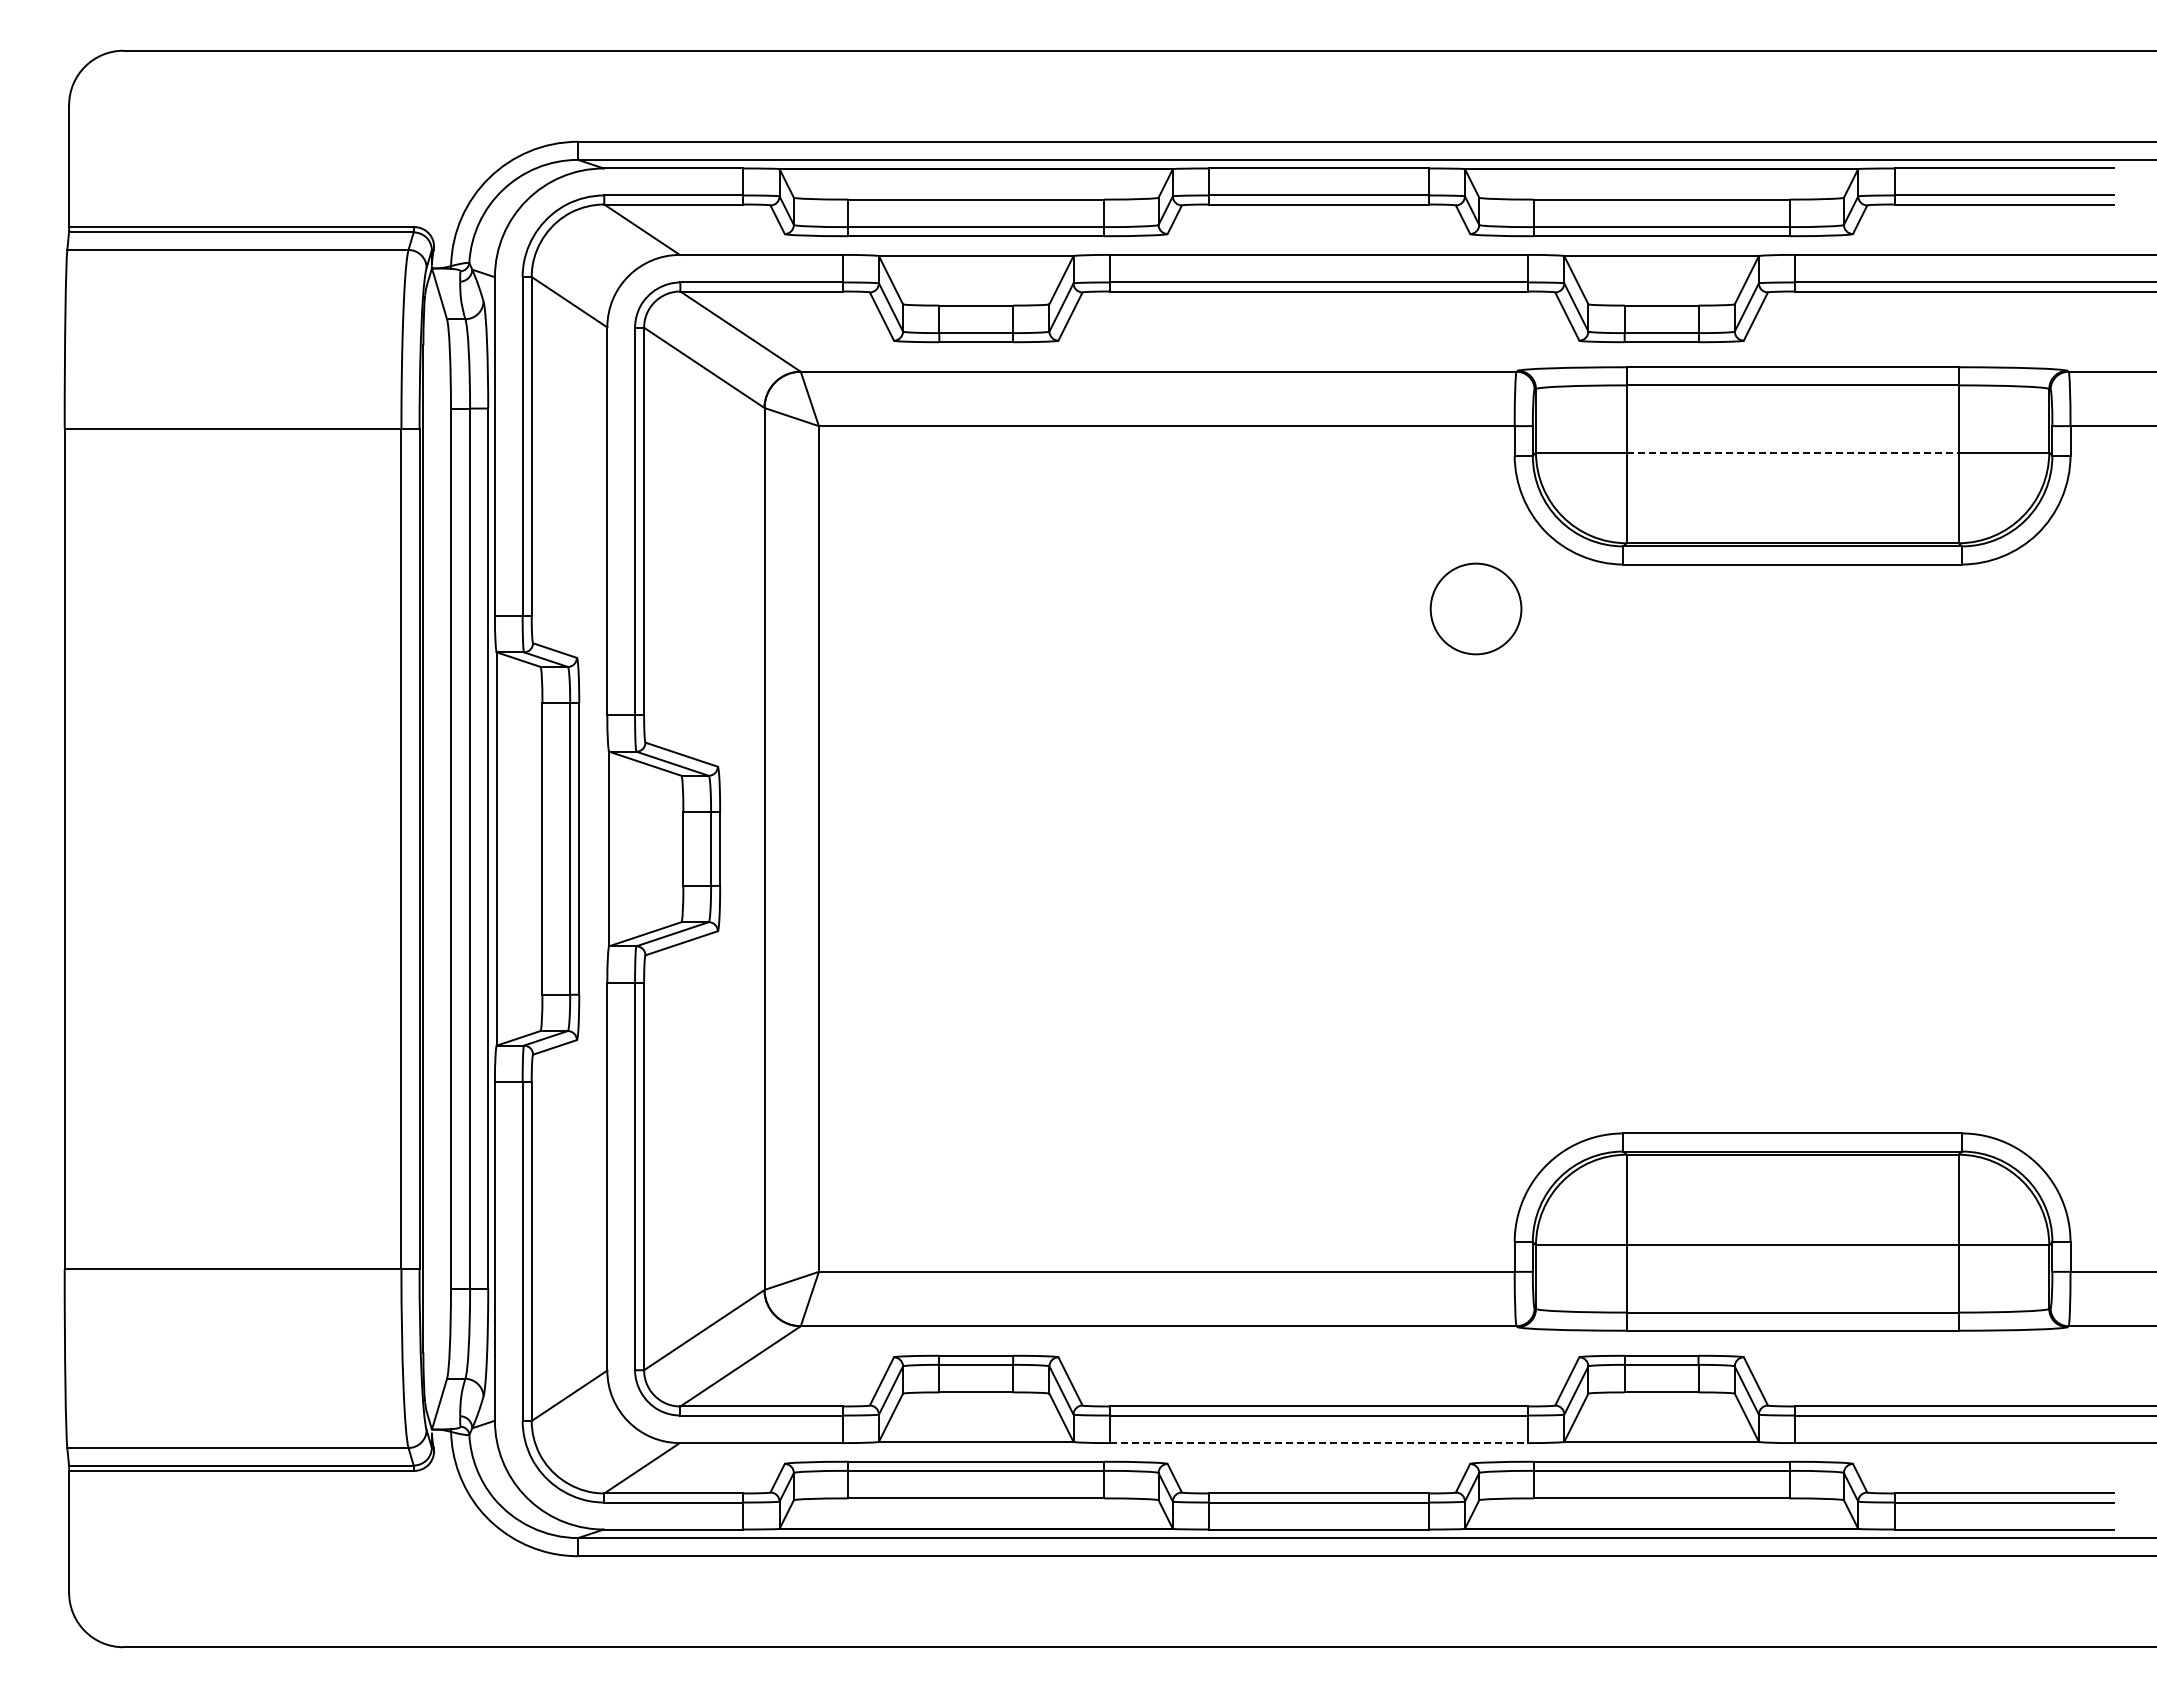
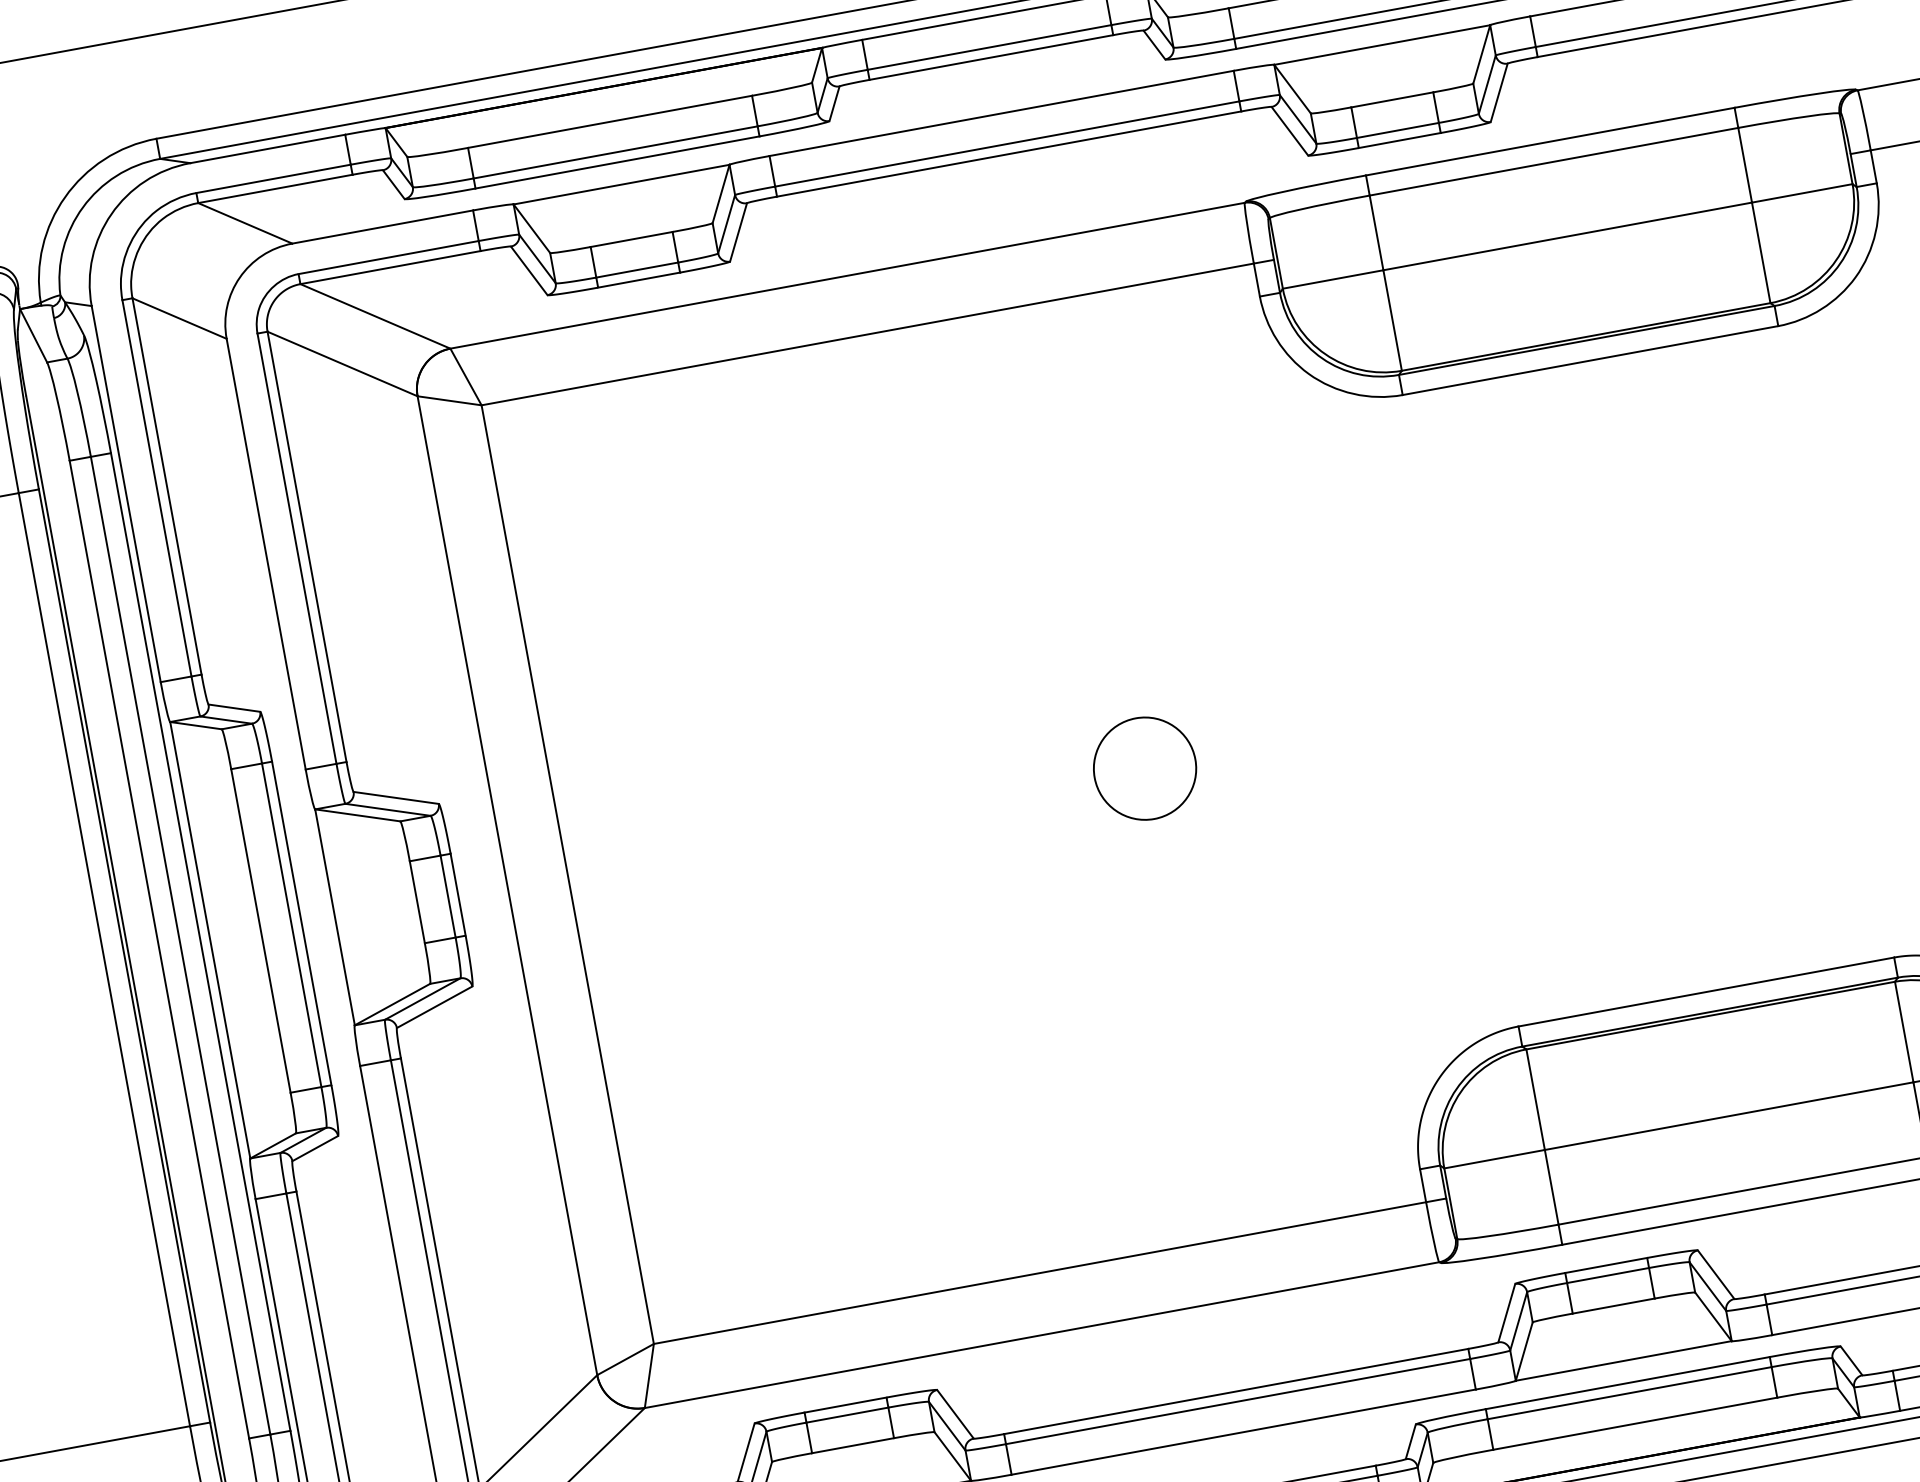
line: (1793, 452) -> (1568, 236), dashed -> solid
circle: (1475, 608) -> (1144, 768), moved
line: (1319, 1443) -> (1244, 1432), dashed -> solid

